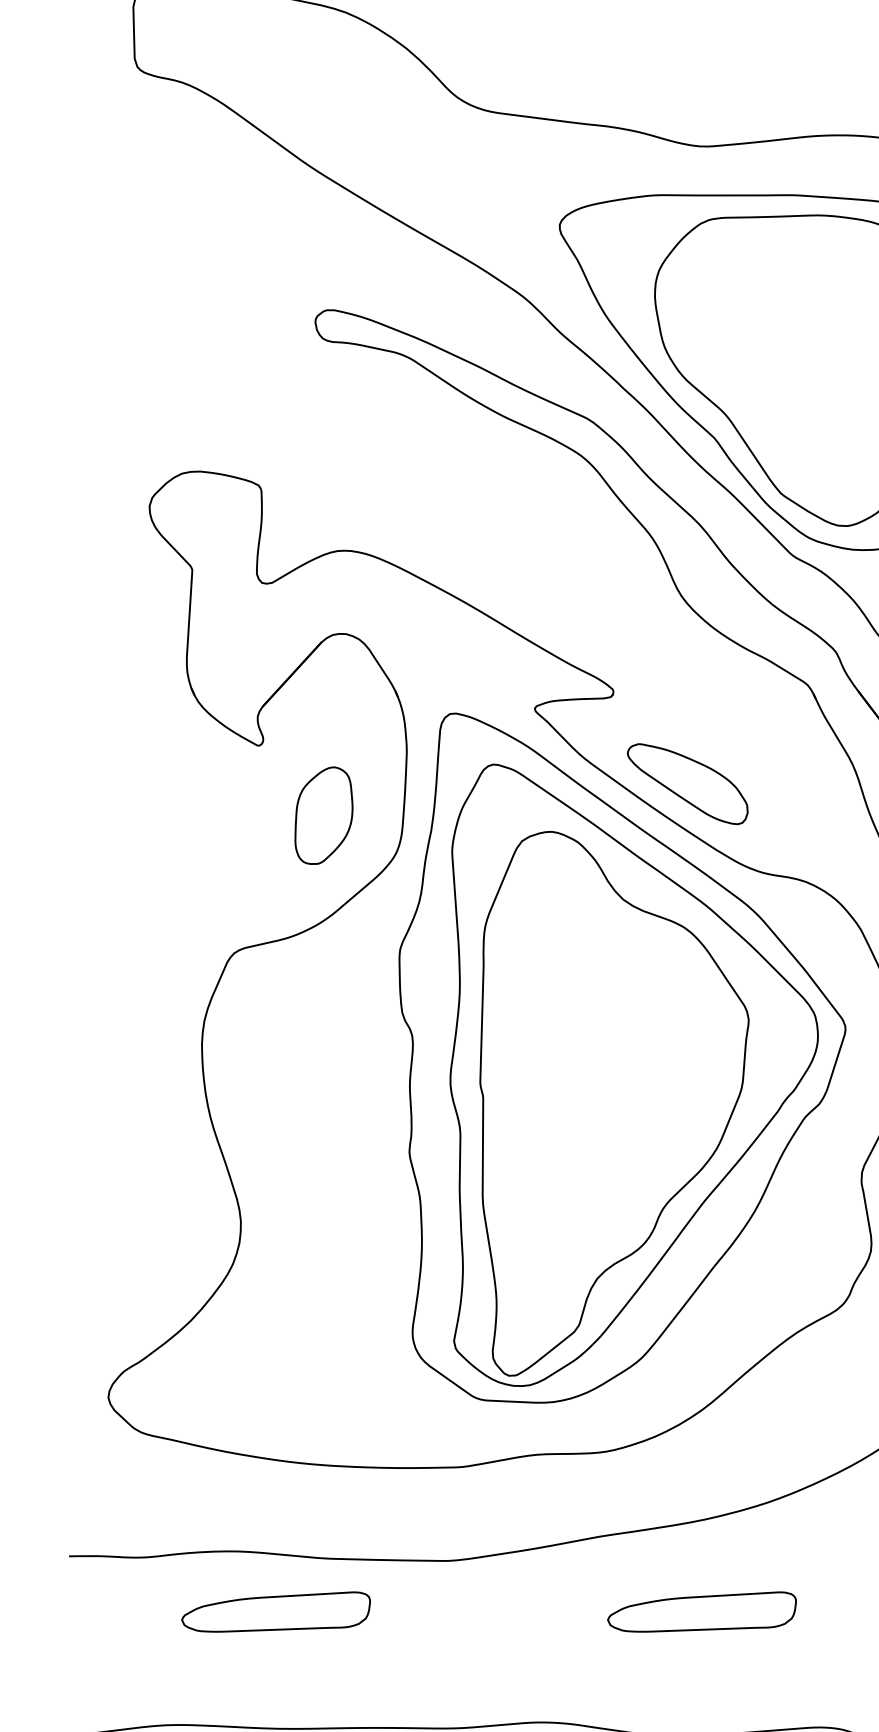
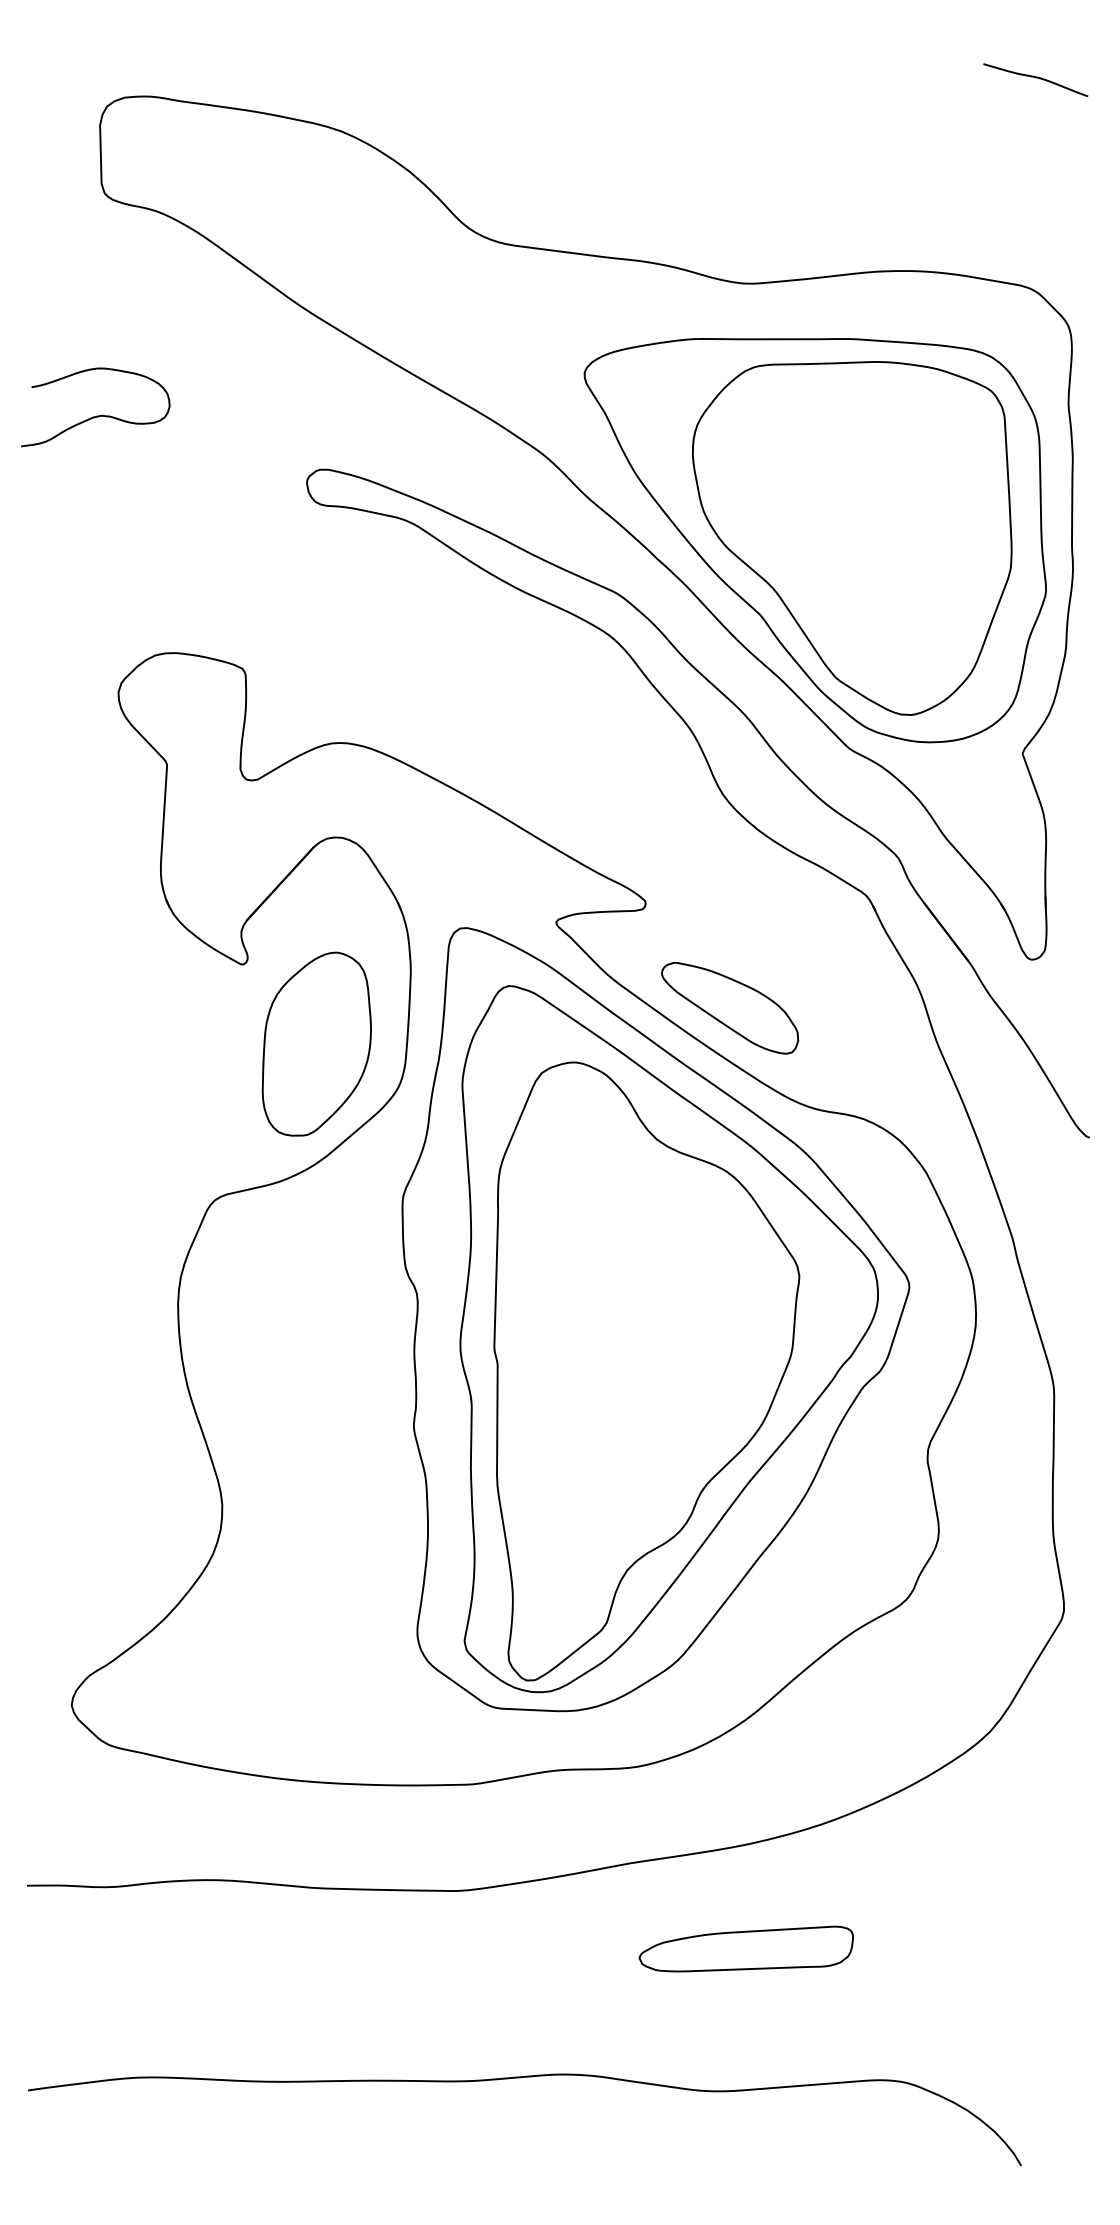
part: (130, 262) -> (96, 415), added
part: (323, 815) -> (316, 1043), size x1.67
part: (275, 1611) -> (261, 1948), removed

